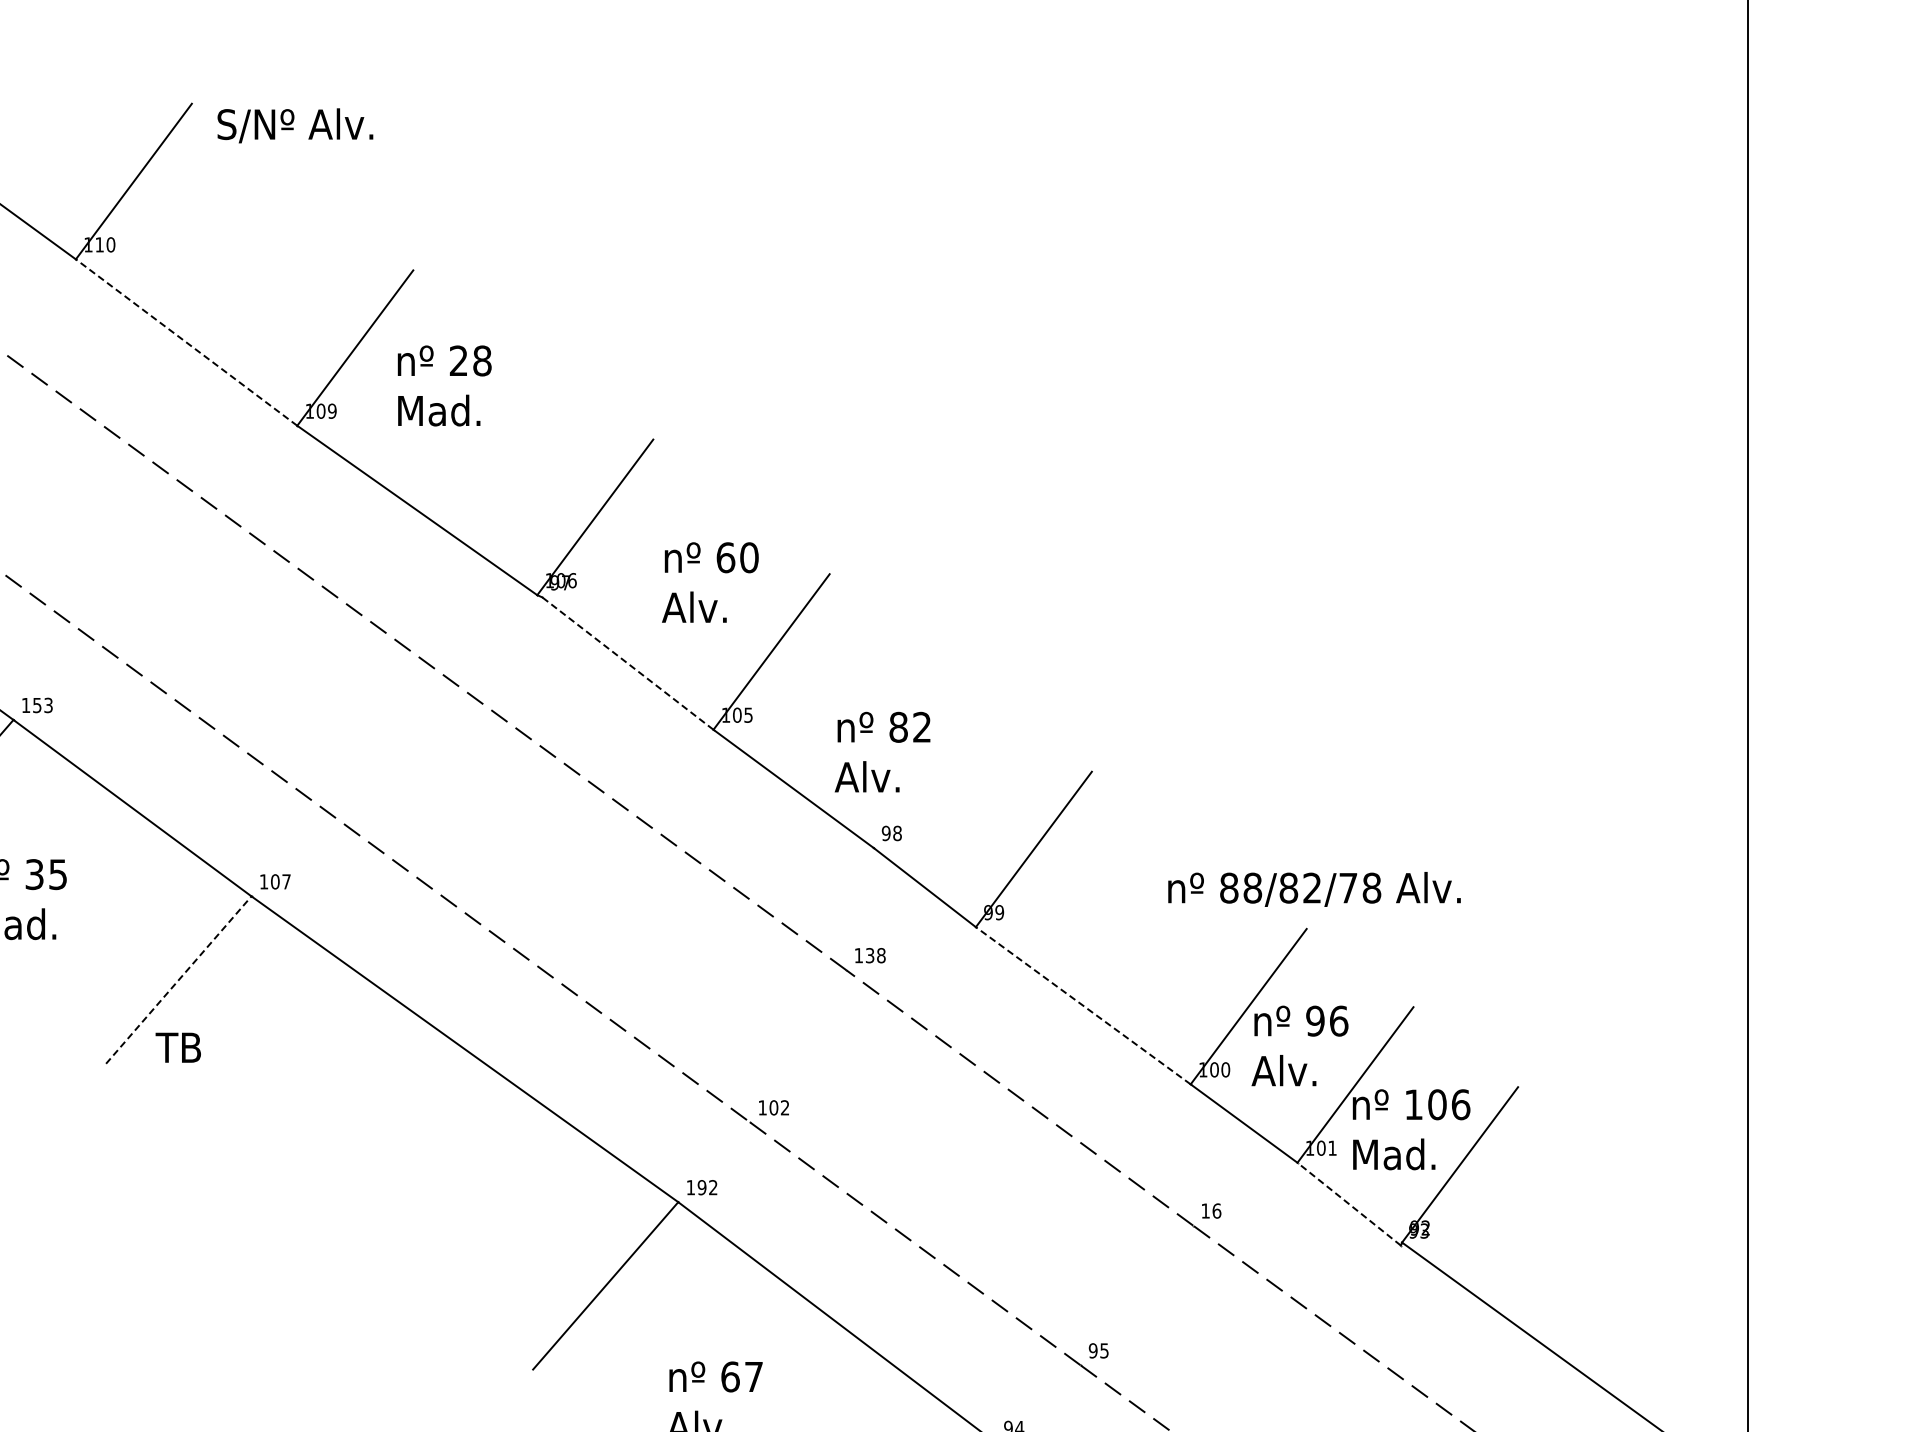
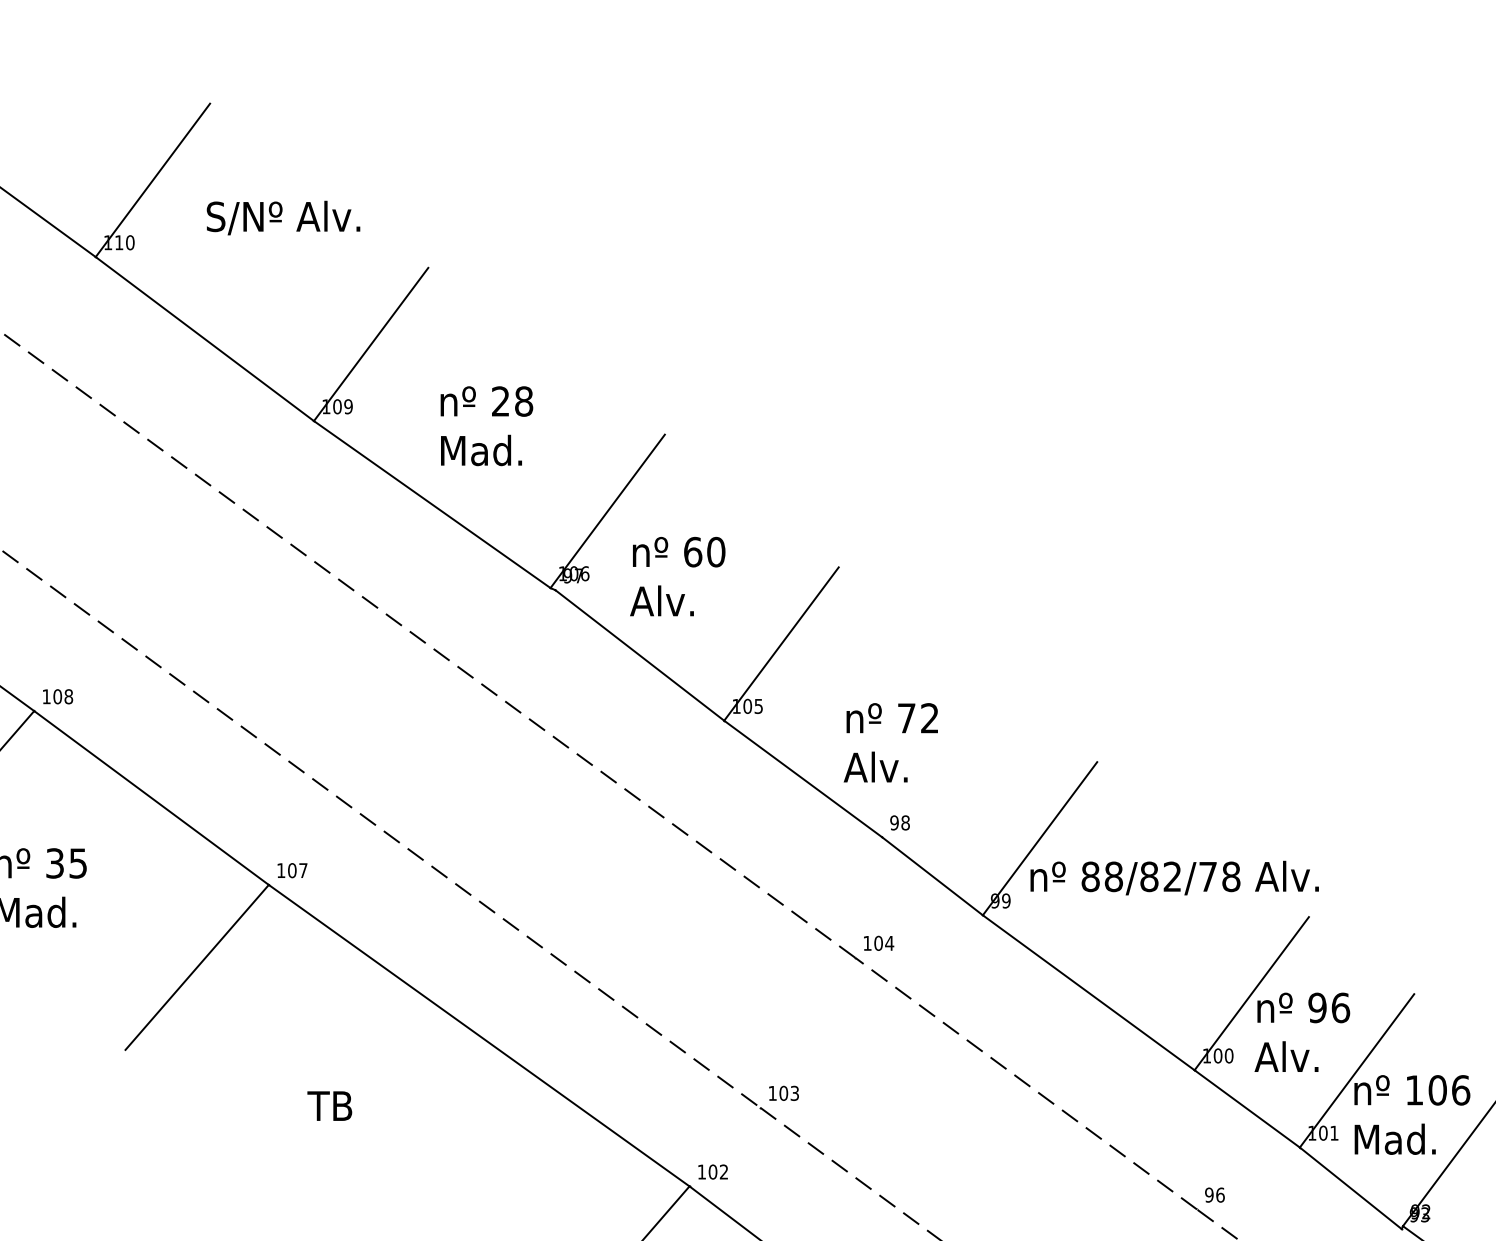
text: (295, 125) -> (283, 217), moved
line: (186, 342) -> (204, 338), dashed -> solid
text: (444, 385) -> (486, 425), moved
text: (710, 582) -> (677, 576), moved
line: (627, 663) -> (639, 655), dashed -> solid
text: (42, 705) -> (62, 696), 153 -> 108
text: (898, 726) -> (906, 717), 82 -> 72
text: (1314, 889) -> (1174, 878), moved
text: (875, 955) -> (883, 943), 138 -> 104
line: (178, 980) -> (196, 967), dashed -> solid
line: (1082, 1005) -> (1087, 992), dashed -> solid
text: (177, 1047) -> (328, 1105), moved
text: (785, 1107) -> (795, 1093), 102 -> 103
text: (701, 1187) -> (712, 1171), 192 -> 102
line: (1348, 1203) -> (1350, 1187), dashed -> solid
text: (1205, 1210) -> (1209, 1194), 16 -> 96

